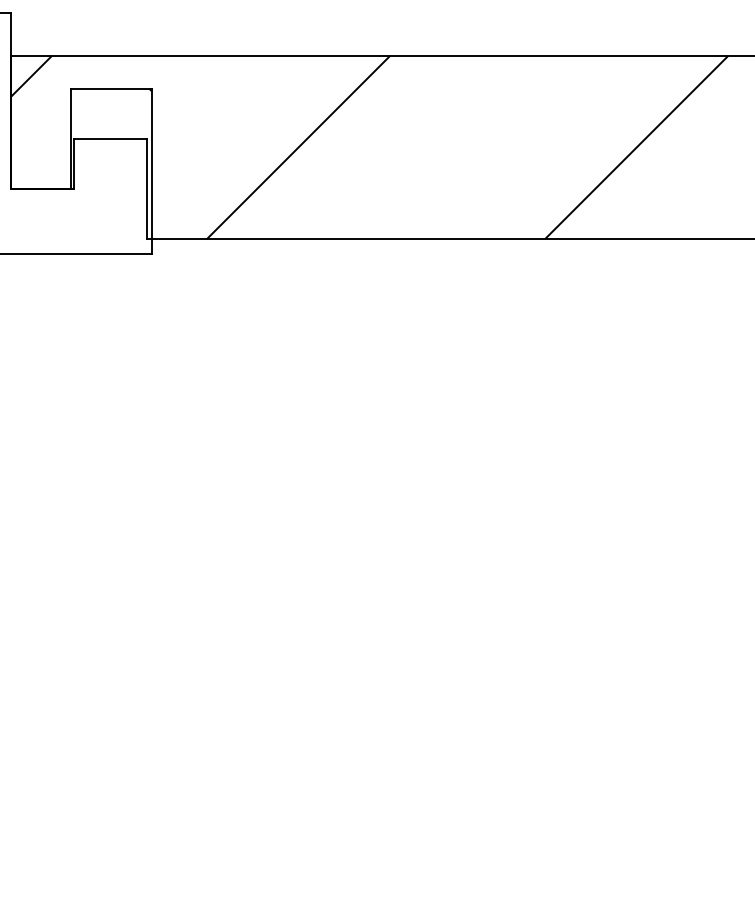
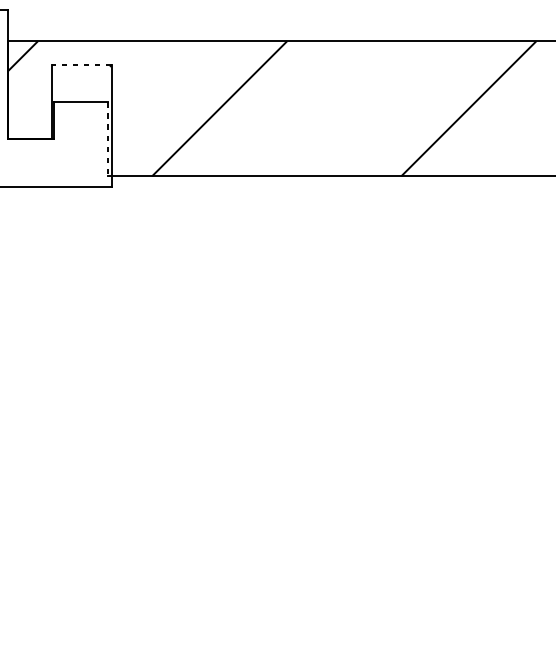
line: (110, 88) -> (81, 65), solid -> dashed
line: (146, 189) -> (107, 139), solid -> dashed

